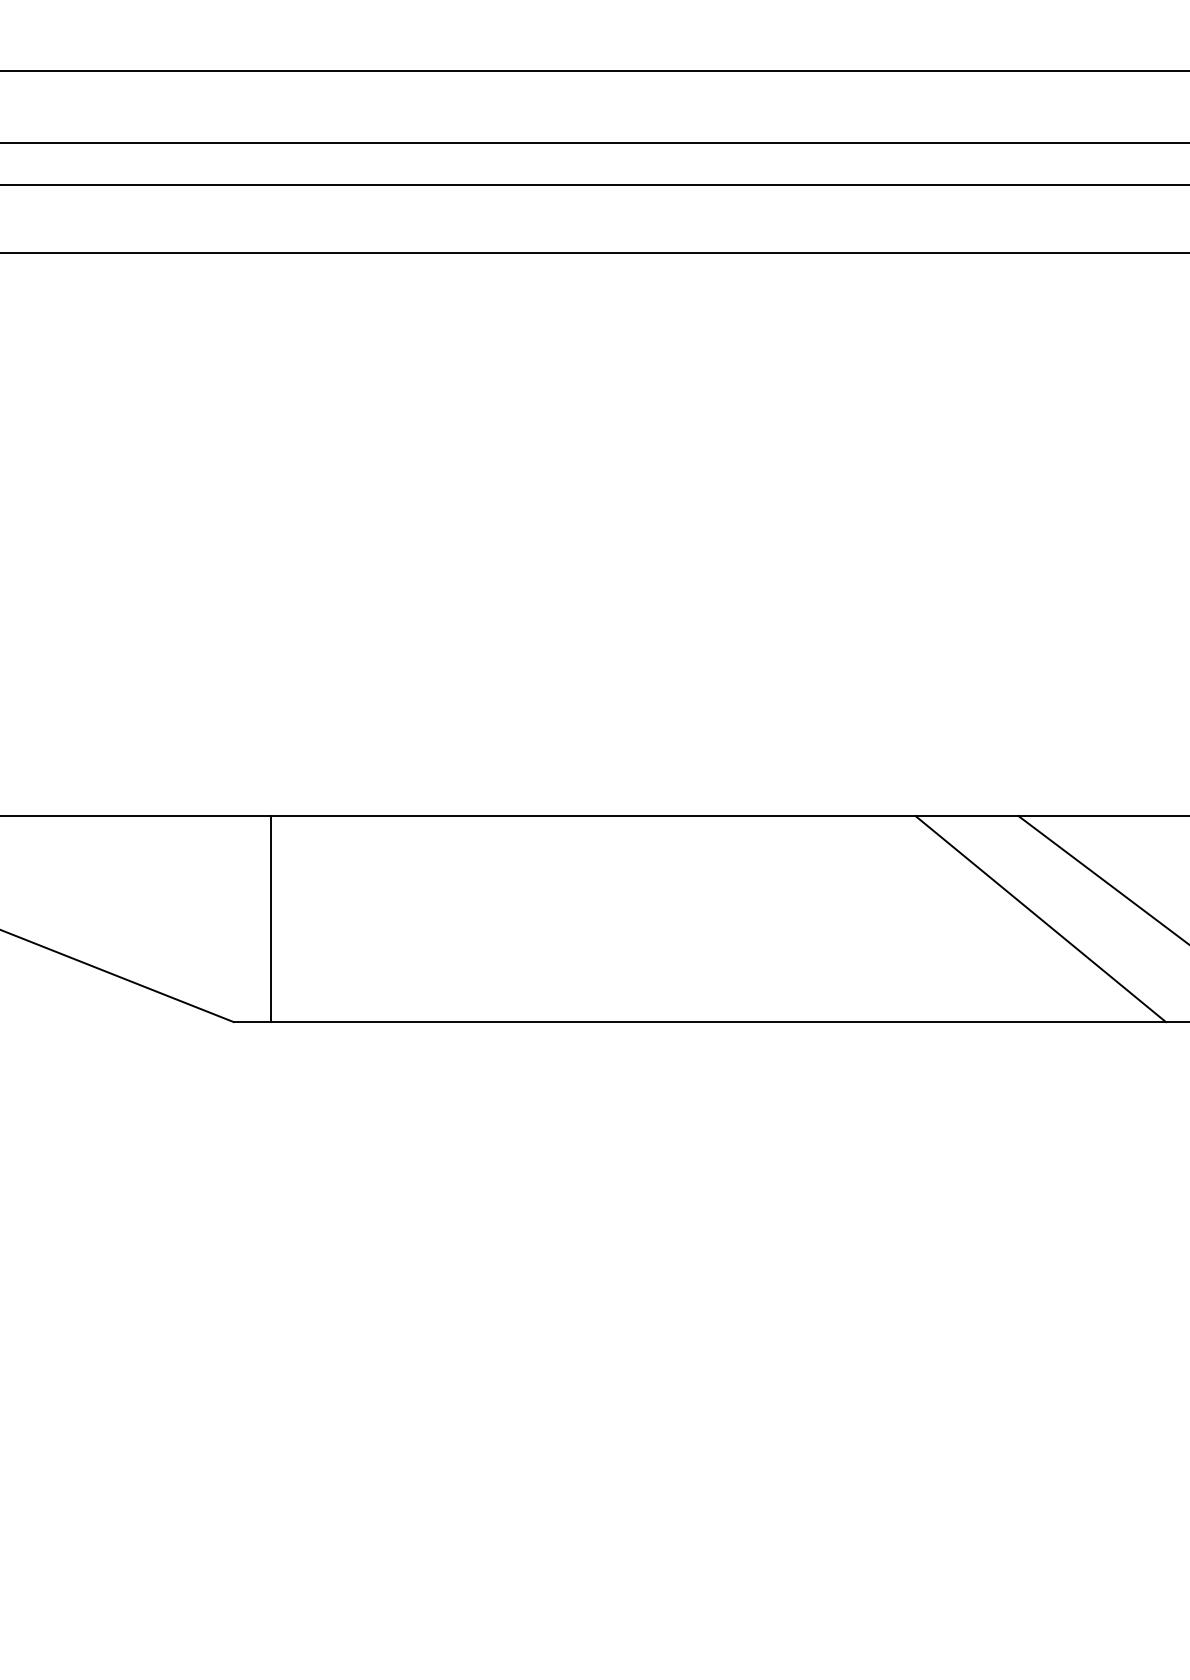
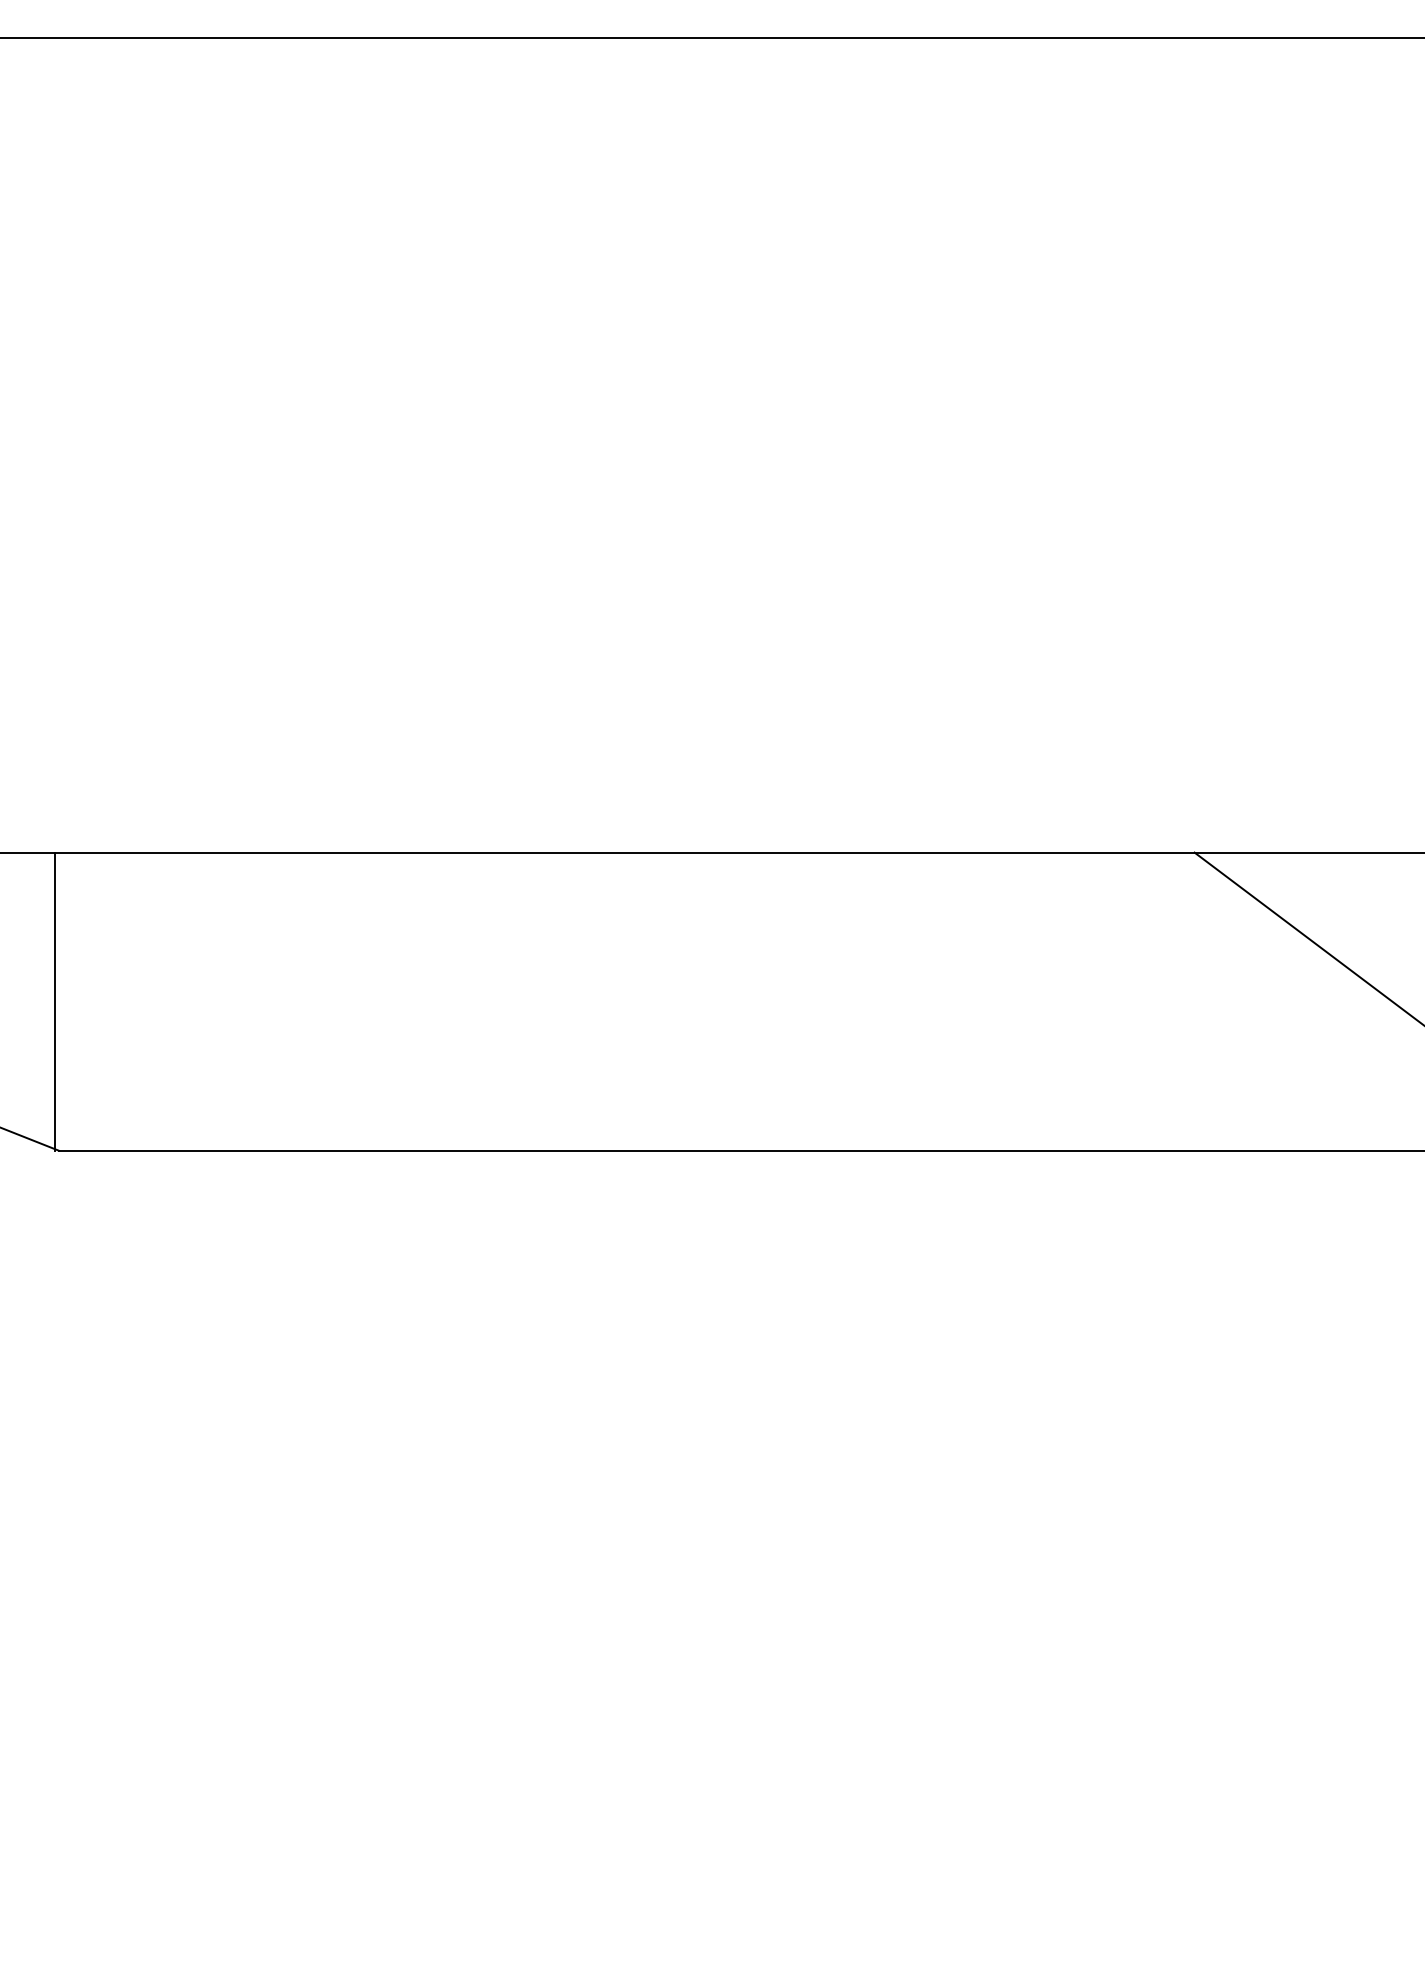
line: (271, 919) -> (55, 1002), moved
line: (1040, 919) -> (1226, 1002), removed

